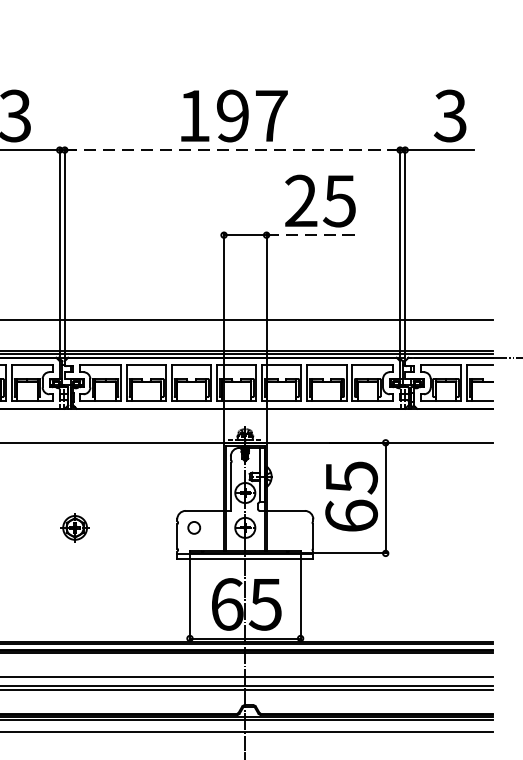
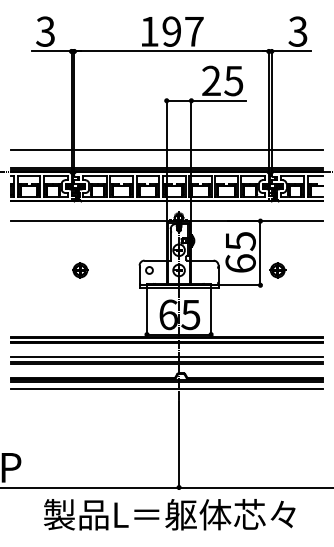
line: (233, 150) -> (172, 51), dashed -> solid
line: (315, 234) -> (219, 100), dashed -> solid
part: (415, 527) -> (277, 270), added

